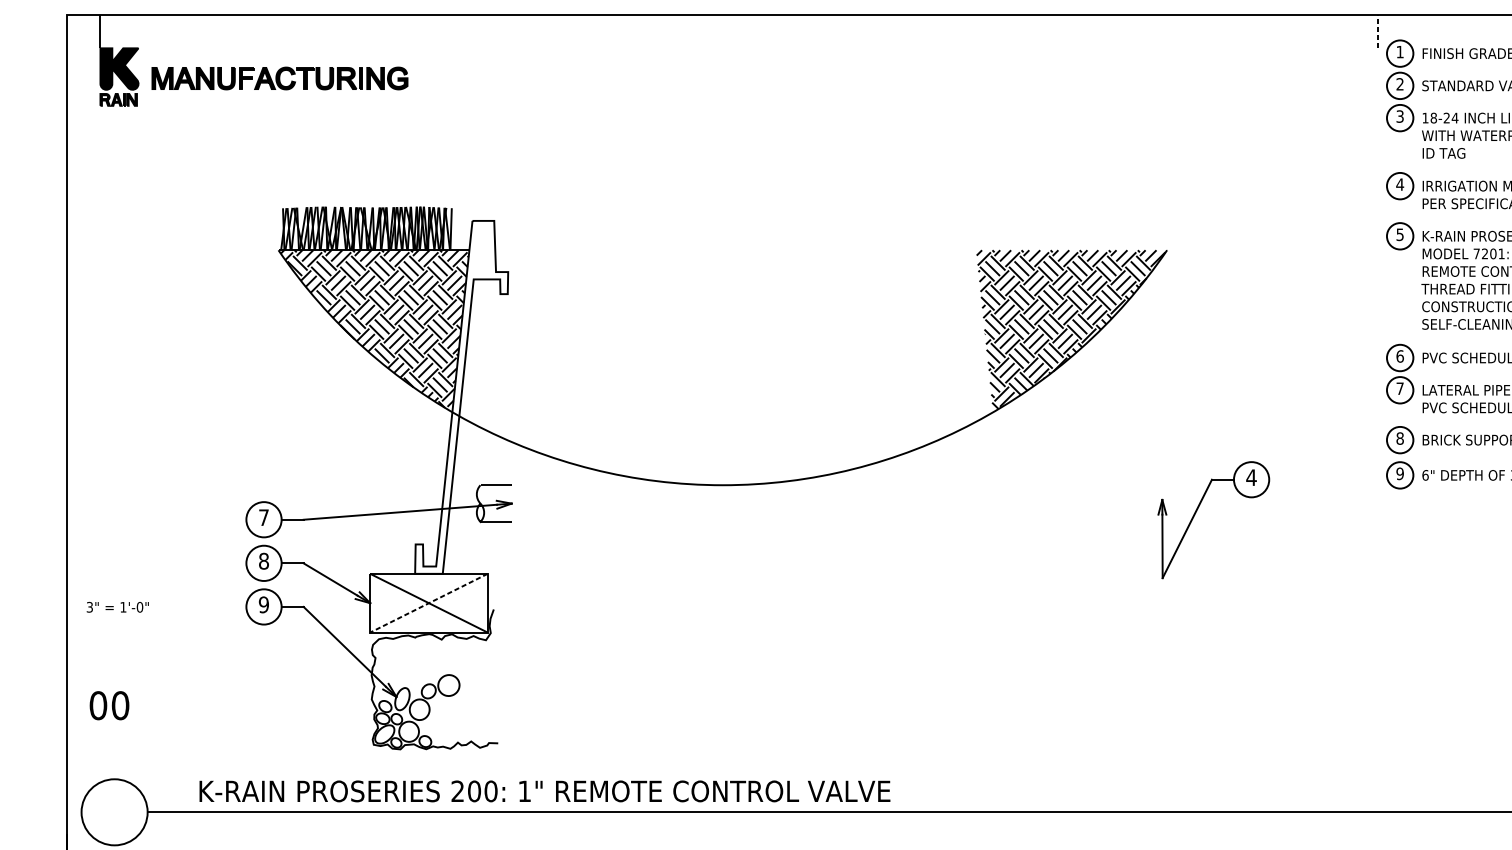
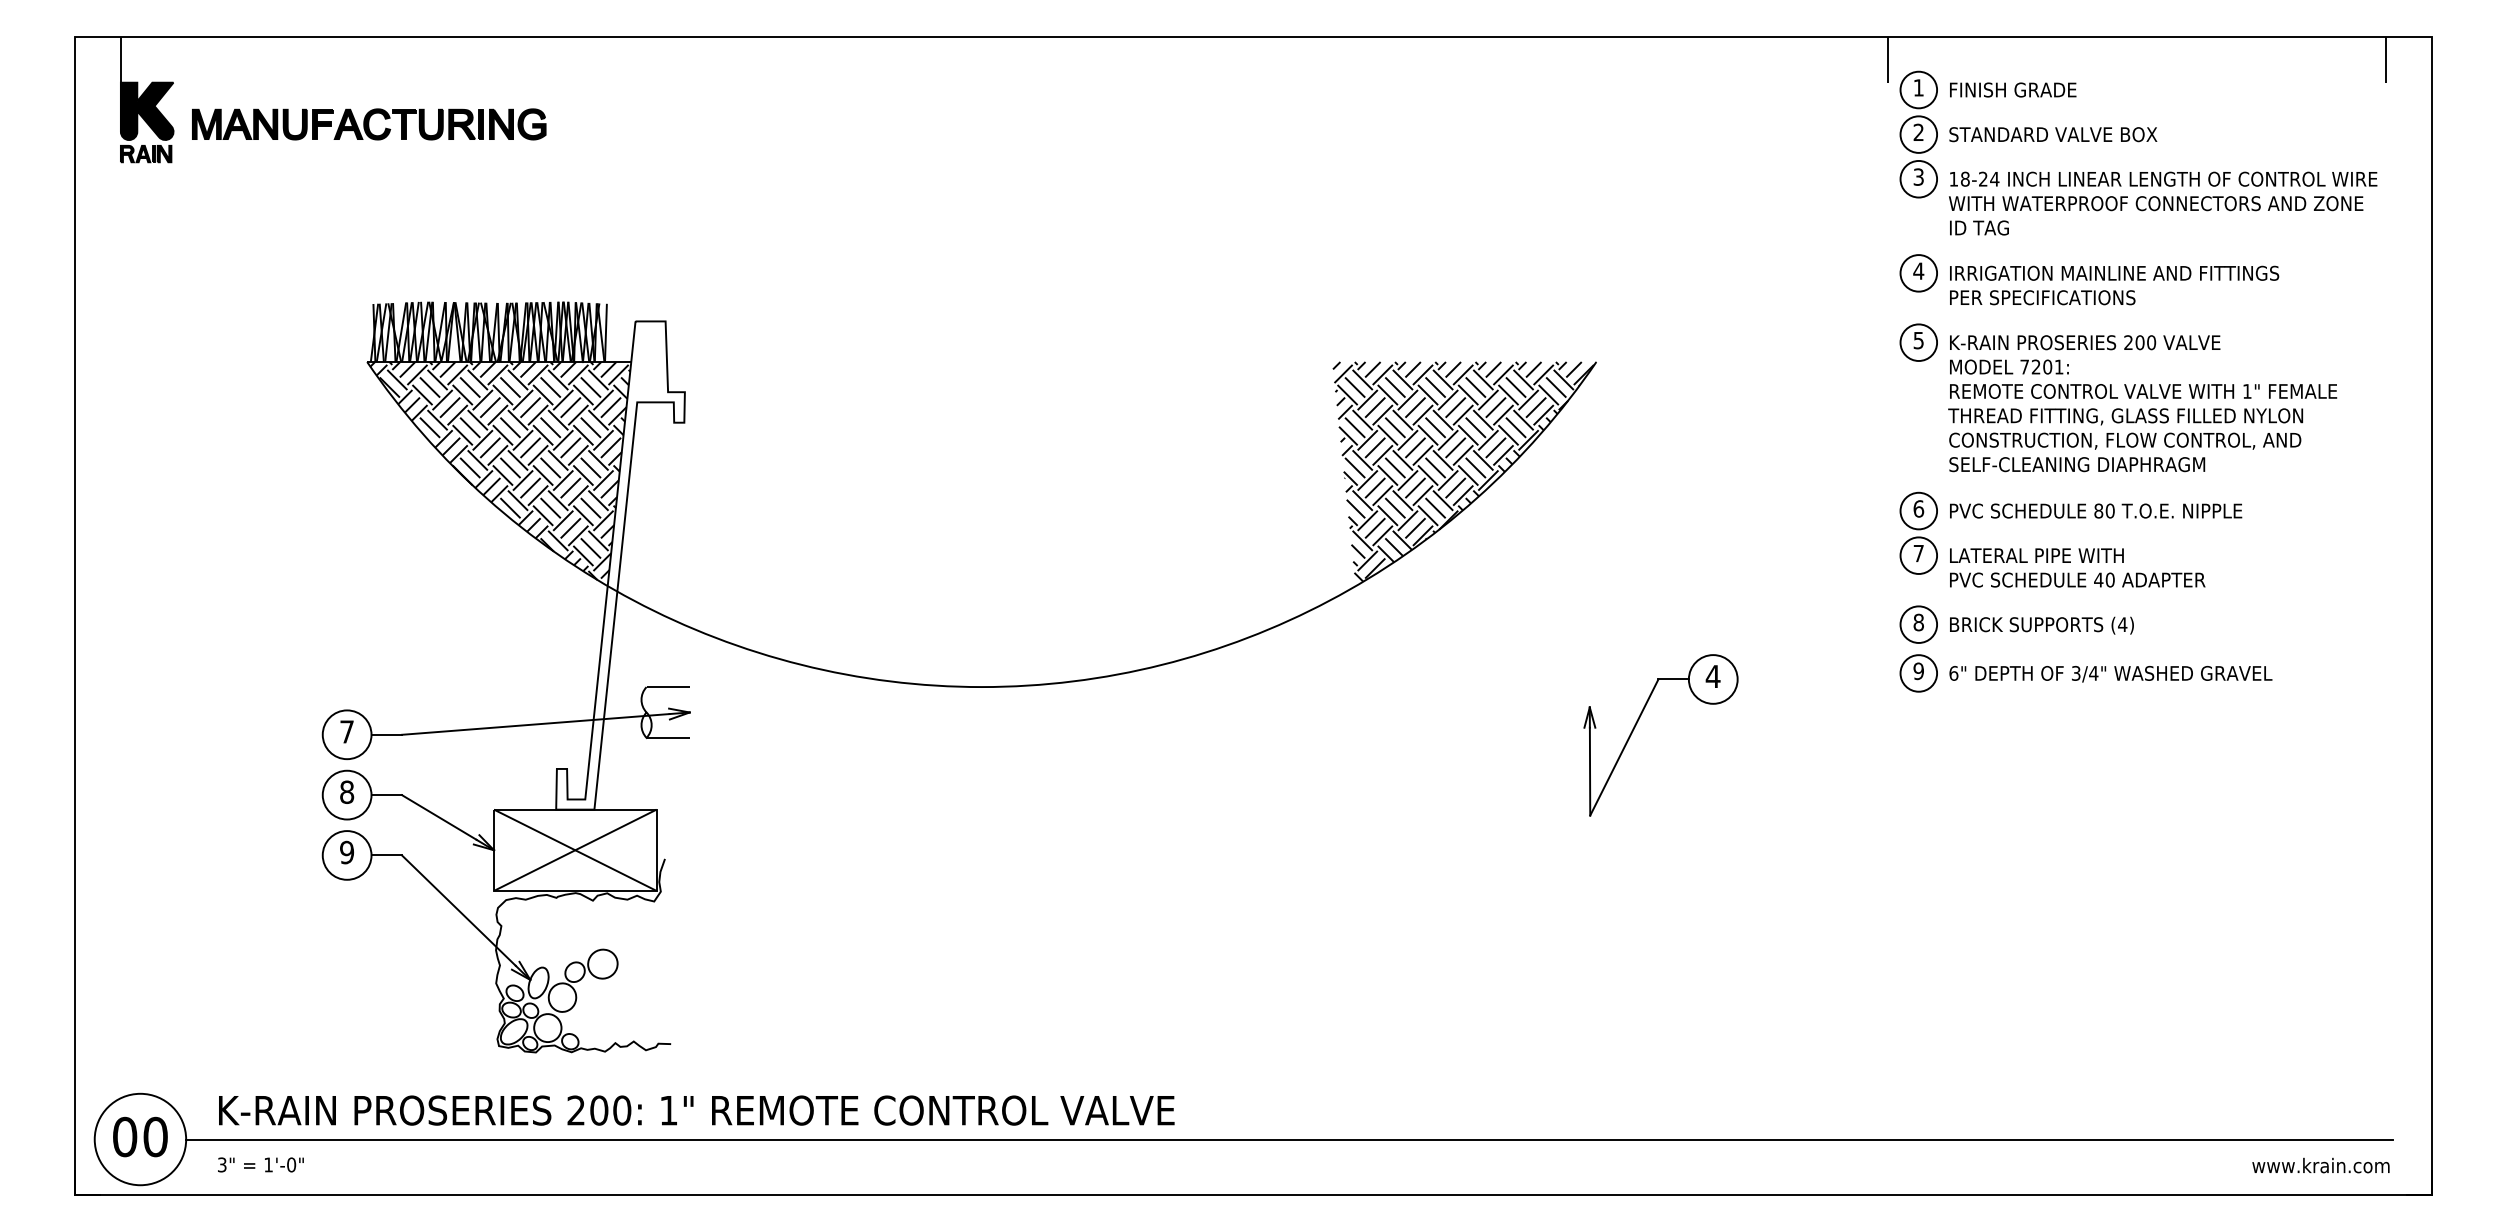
line: (1378, 31) -> (1888, 59), dashed -> solid
line: (429, 603) -> (575, 850), dashed -> solid
text: (117, 606) -> (260, 1164), moved
text: (109, 705) -> (140, 1136), moved
text: (544, 791) -> (696, 1110), moved

